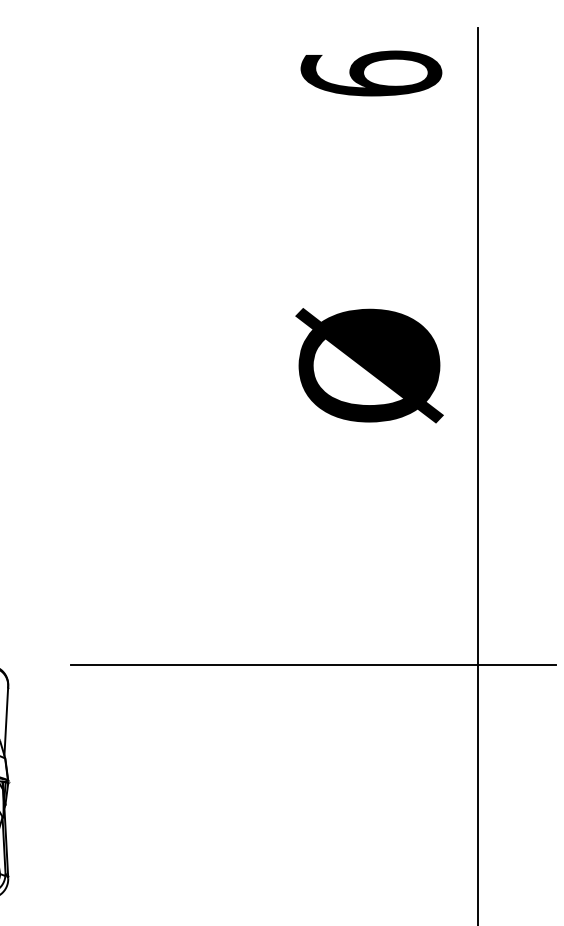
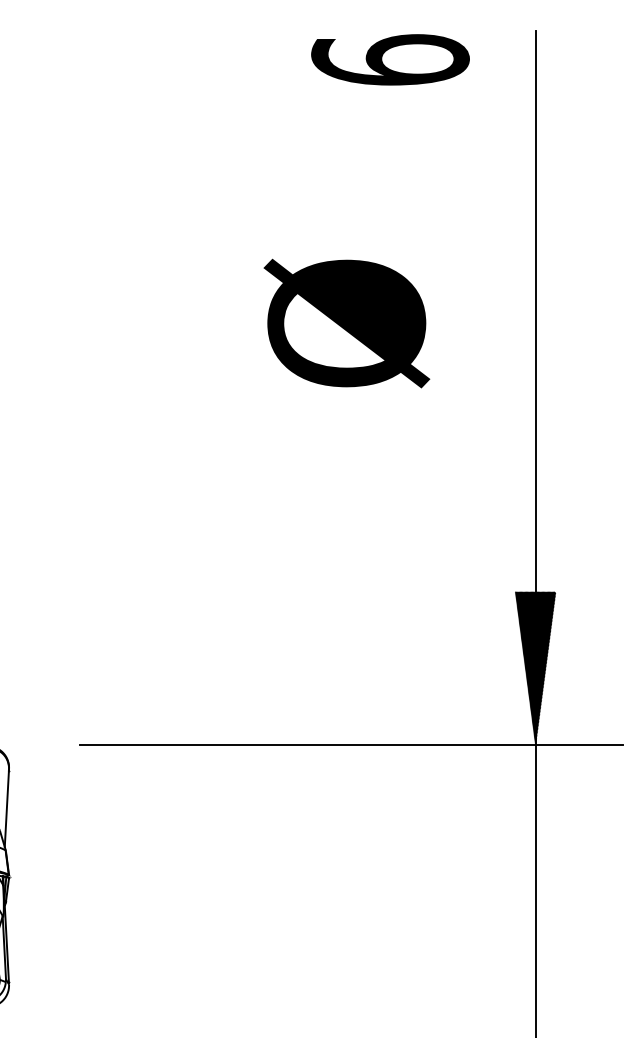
text: (371, 73) -> (390, 59), moved
text: (369, 365) -> (346, 323), moved
hatch: (477, 596) -> (535, 668), added

